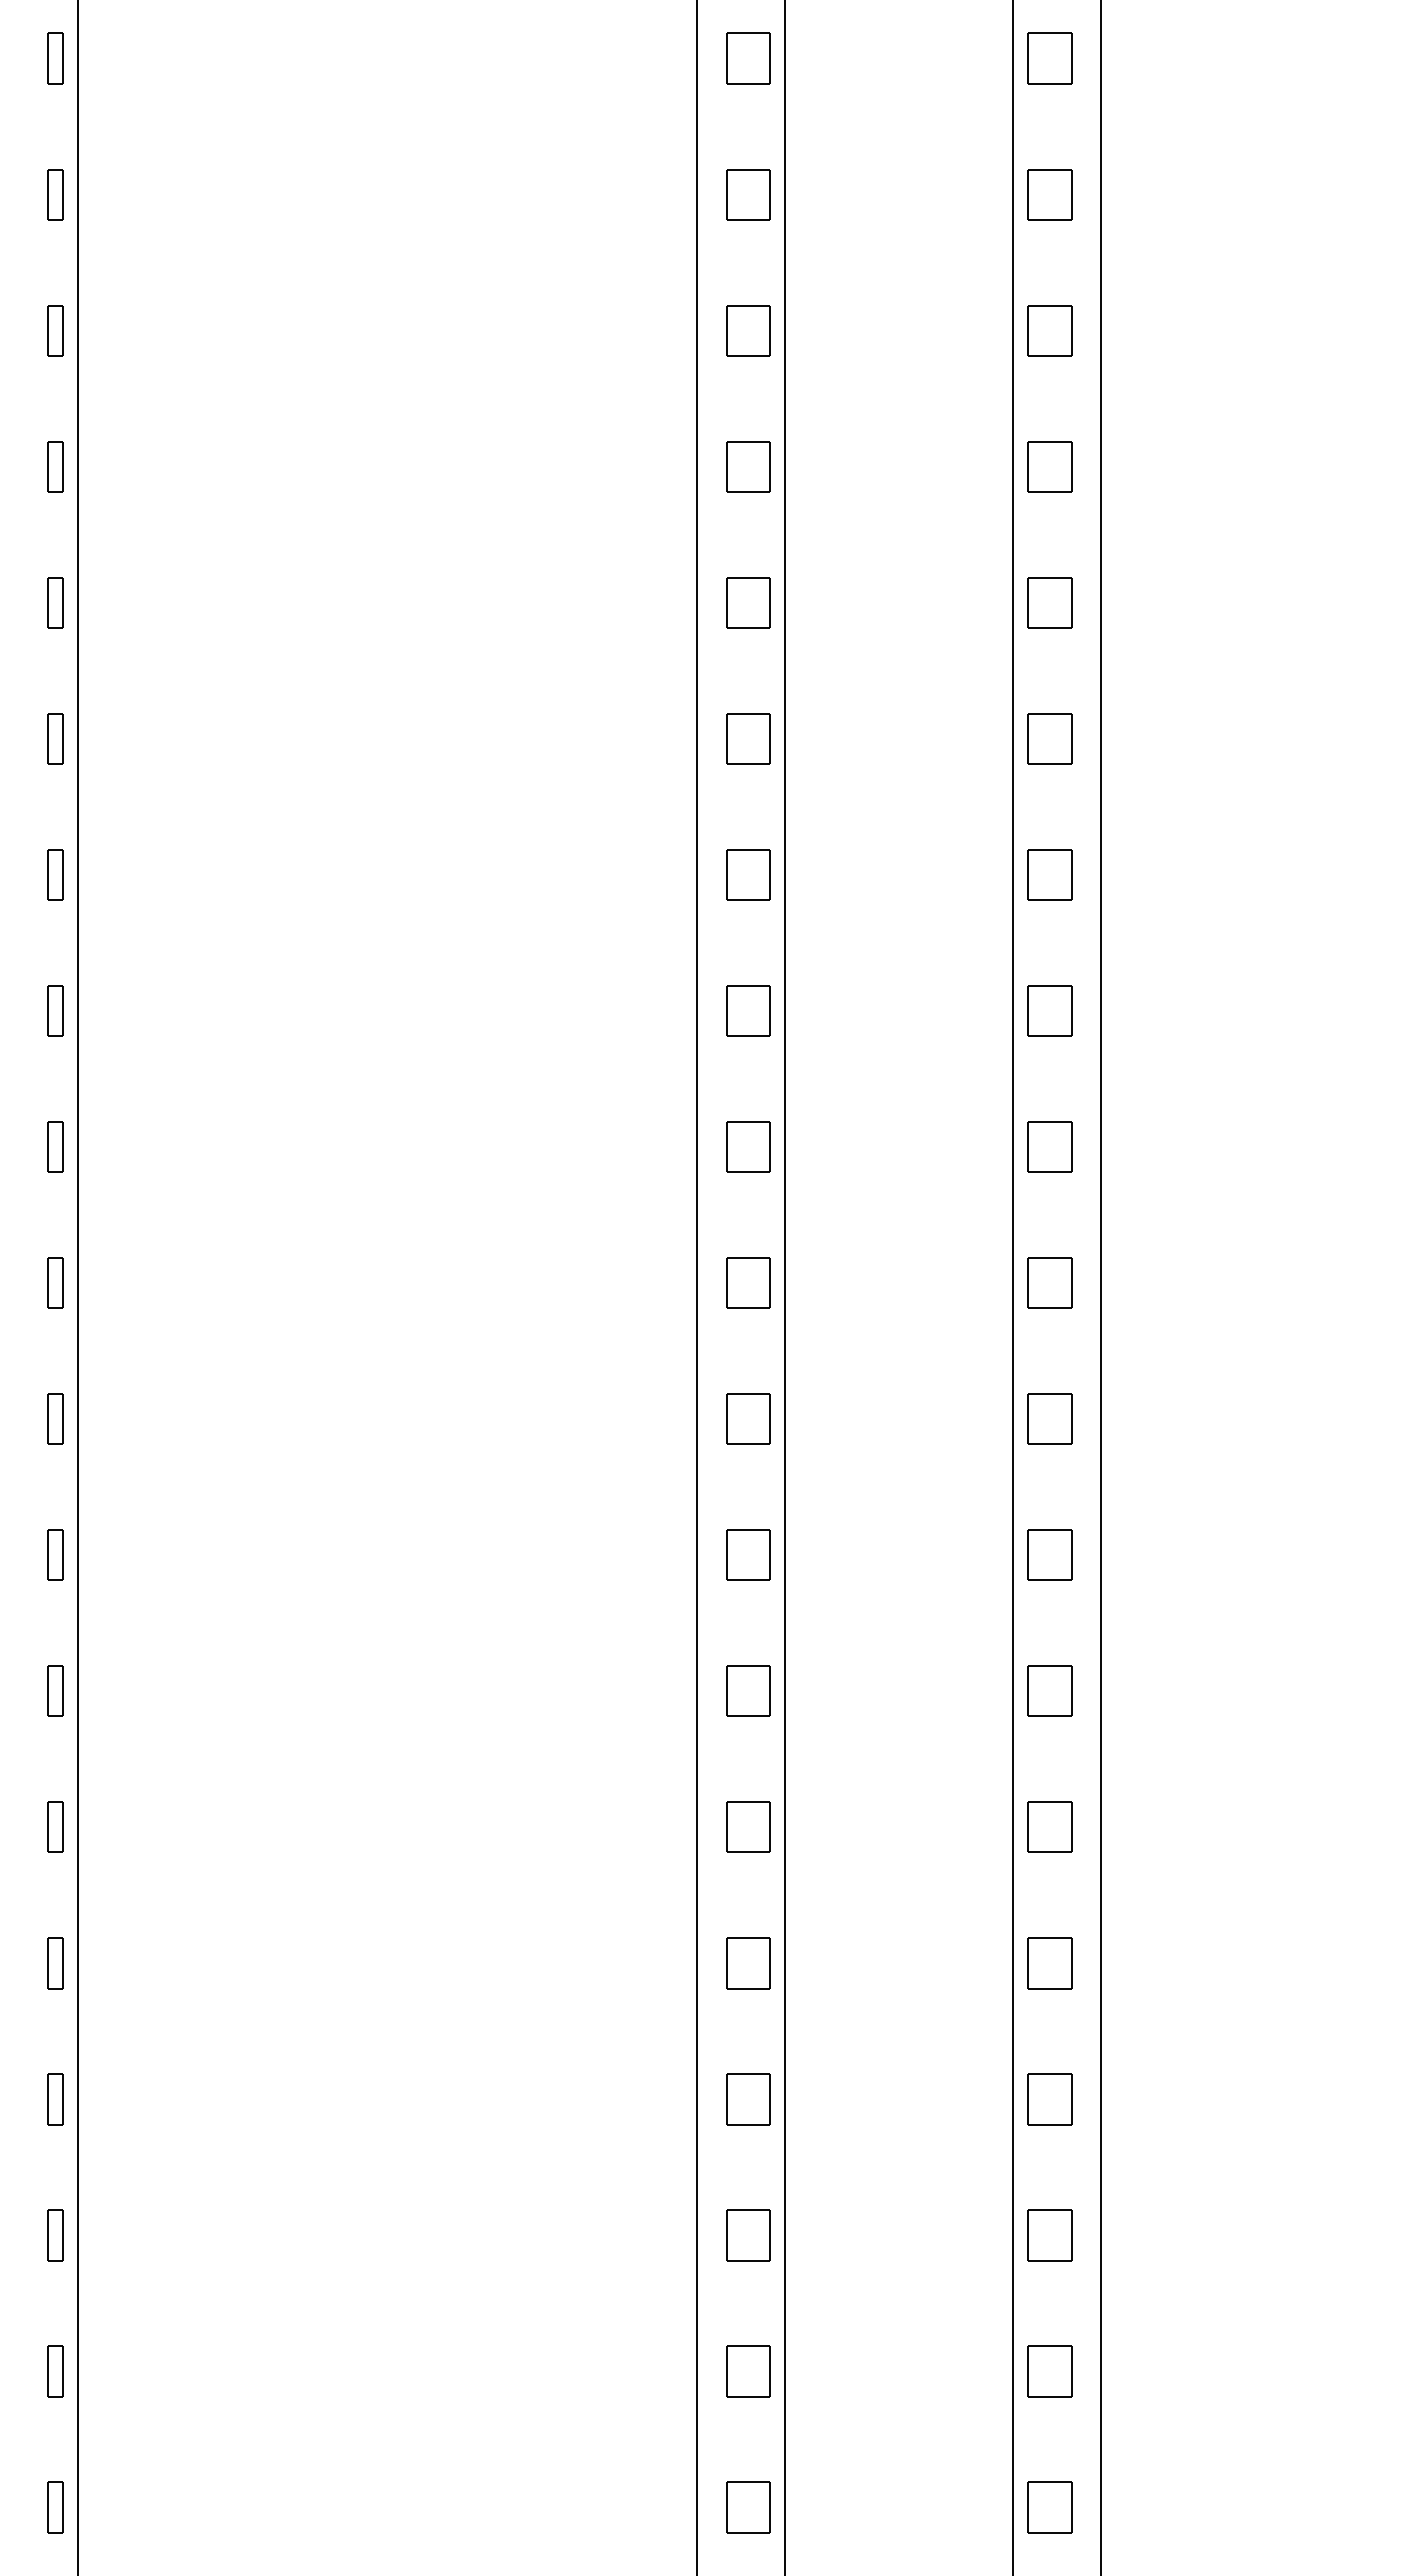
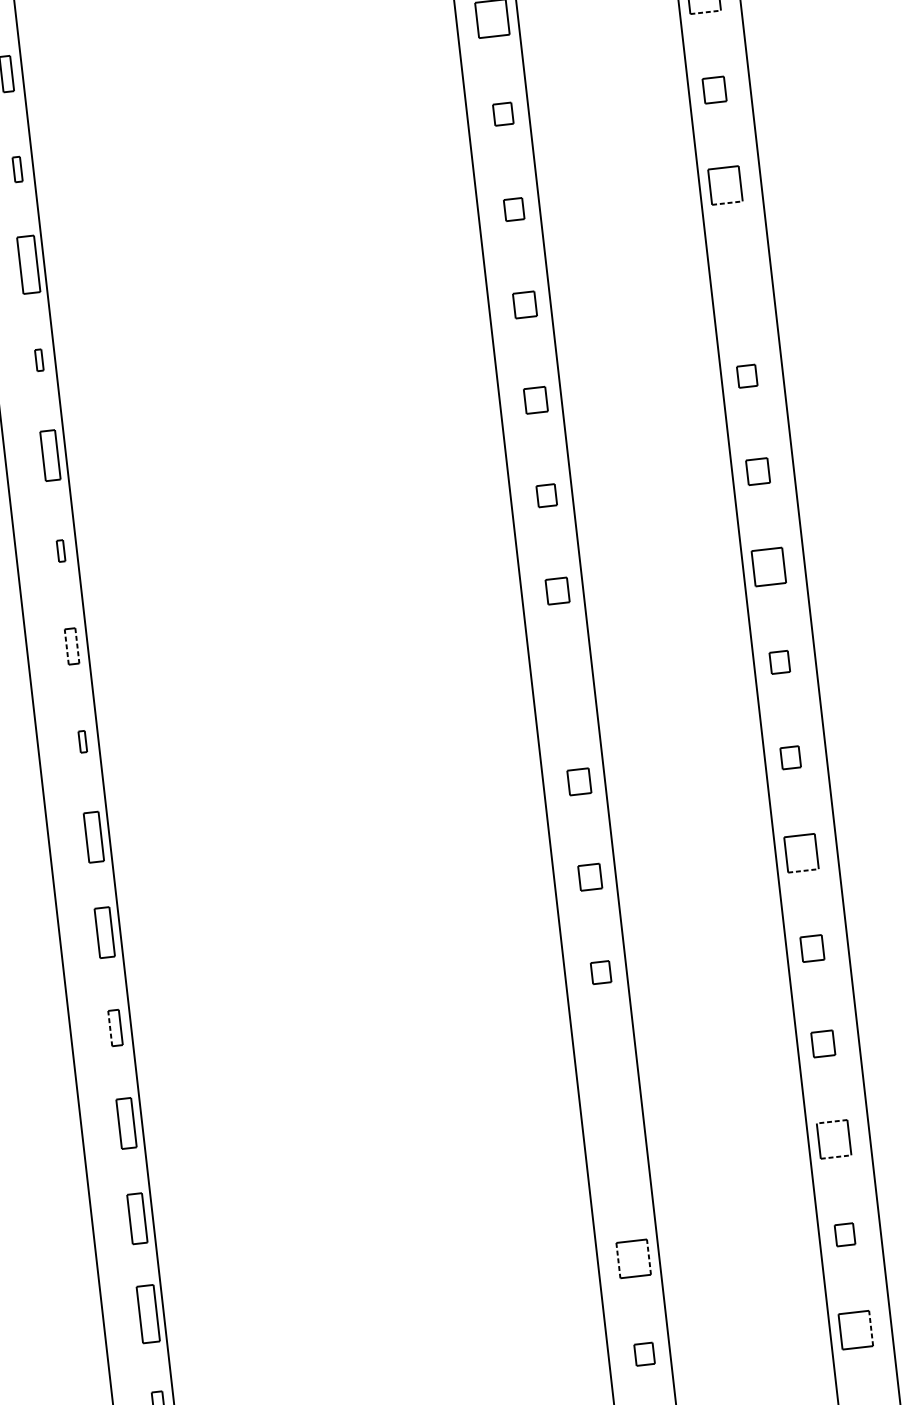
line: (1049, 355) -> (705, 12), solid -> dashed
part: (55, 466) -> (17, 169), size x0.7
part: (748, 466) -> (503, 113), size x0.6
part: (1049, 466) -> (714, 89), size x0.7
part: (55, 602) -> (28, 264), size x1.6
part: (748, 602) -> (514, 209), size x0.6
line: (1049, 628) -> (727, 203), solid -> dashed
part: (55, 738) -> (39, 360), size x0.6
part: (748, 738) -> (525, 304), size x0.7
part: (1049, 738) -> (736, 280), removed
part: (55, 874) -> (50, 455), size x1.4
part: (748, 874) -> (535, 400), size x0.7
part: (1049, 874) -> (746, 375), size x0.6
part: (55, 1010) -> (60, 550), size x0.6
part: (748, 1010) -> (546, 495), size x0.6
part: (1049, 1010) -> (757, 471), size x0.7
line: (48, 1146) -> (66, 646), solid -> dashed
part: (748, 1146) -> (557, 590), size x0.7
line: (63, 1147) -> (77, 646), solid -> dashed
part: (55, 1282) -> (82, 741), size x0.6
part: (748, 1282) -> (568, 686), removed
part: (1049, 1282) -> (779, 662), size x0.6
part: (55, 1418) -> (93, 836), size x1.4
part: (748, 1418) -> (579, 781), size x0.7
part: (1049, 1418) -> (790, 757), size x0.6
part: (55, 1554) -> (104, 932), size x1.4
part: (748, 1554) -> (590, 876), size x0.7
line: (1049, 1580) -> (803, 870), solid -> dashed
line: (48, 1690) -> (110, 1028), solid -> dashed
part: (748, 1690) -> (601, 972), size x0.6
part: (1049, 1690) -> (812, 948), size x0.7
part: (55, 1826) -> (126, 1122), size x1.4
part: (748, 1826) -> (611, 1067), removed
part: (1049, 1826) -> (823, 1043), size x0.7
line: (1049, 1938) -> (831, 1122), solid -> dashed
part: (55, 1963) -> (137, 1218), size x1.4
part: (748, 1963) -> (622, 1163), removed
line: (1049, 1988) -> (835, 1157), solid -> dashed
line: (770, 2098) -> (649, 1256), solid -> dashed
part: (55, 2099) -> (147, 1314), size x1.6
line: (726, 2099) -> (618, 1260), solid -> dashed
part: (1049, 2099) -> (844, 1234), size x0.6
line: (1071, 2234) -> (871, 1327), solid -> dashed
part: (748, 2235) -> (644, 1354), size x0.6

